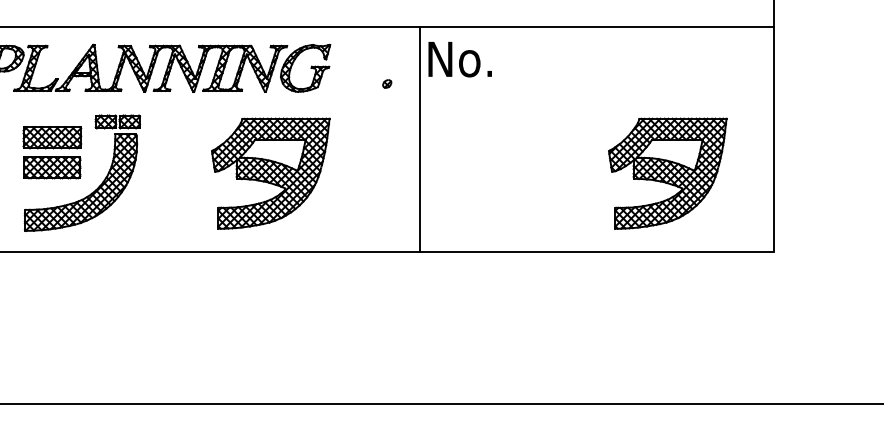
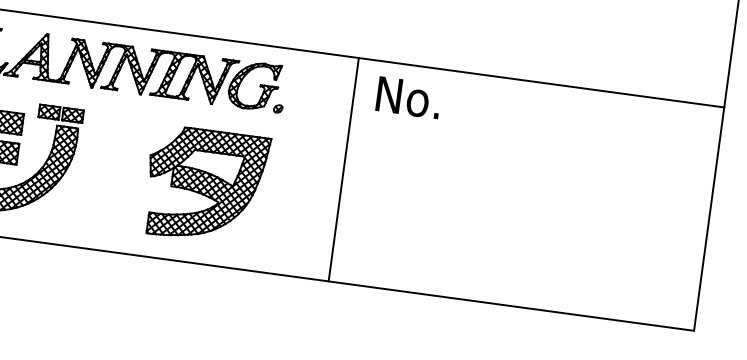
part: (387, 83) -> (278, 108), moved
line: (420, 139) -> (343, 169), moved
part: (667, 173) -> (598, 238), removed

